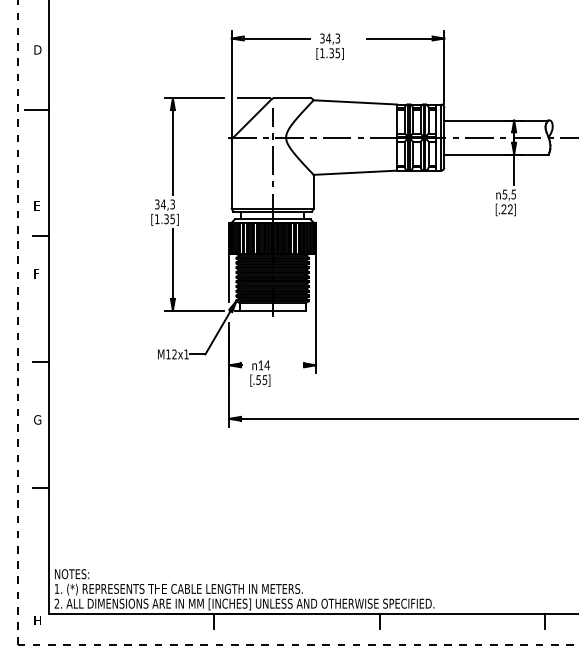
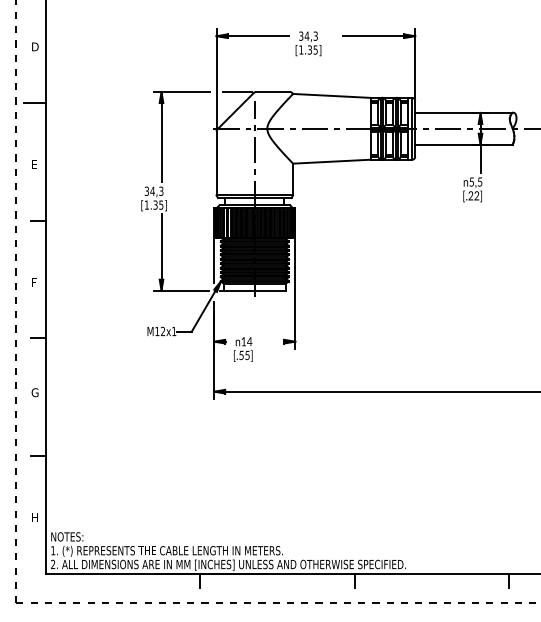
text: (36, 205) -> (34, 164), moved
text: (36, 273) -> (34, 282), moved
text: (37, 620) -> (34, 517), moved

